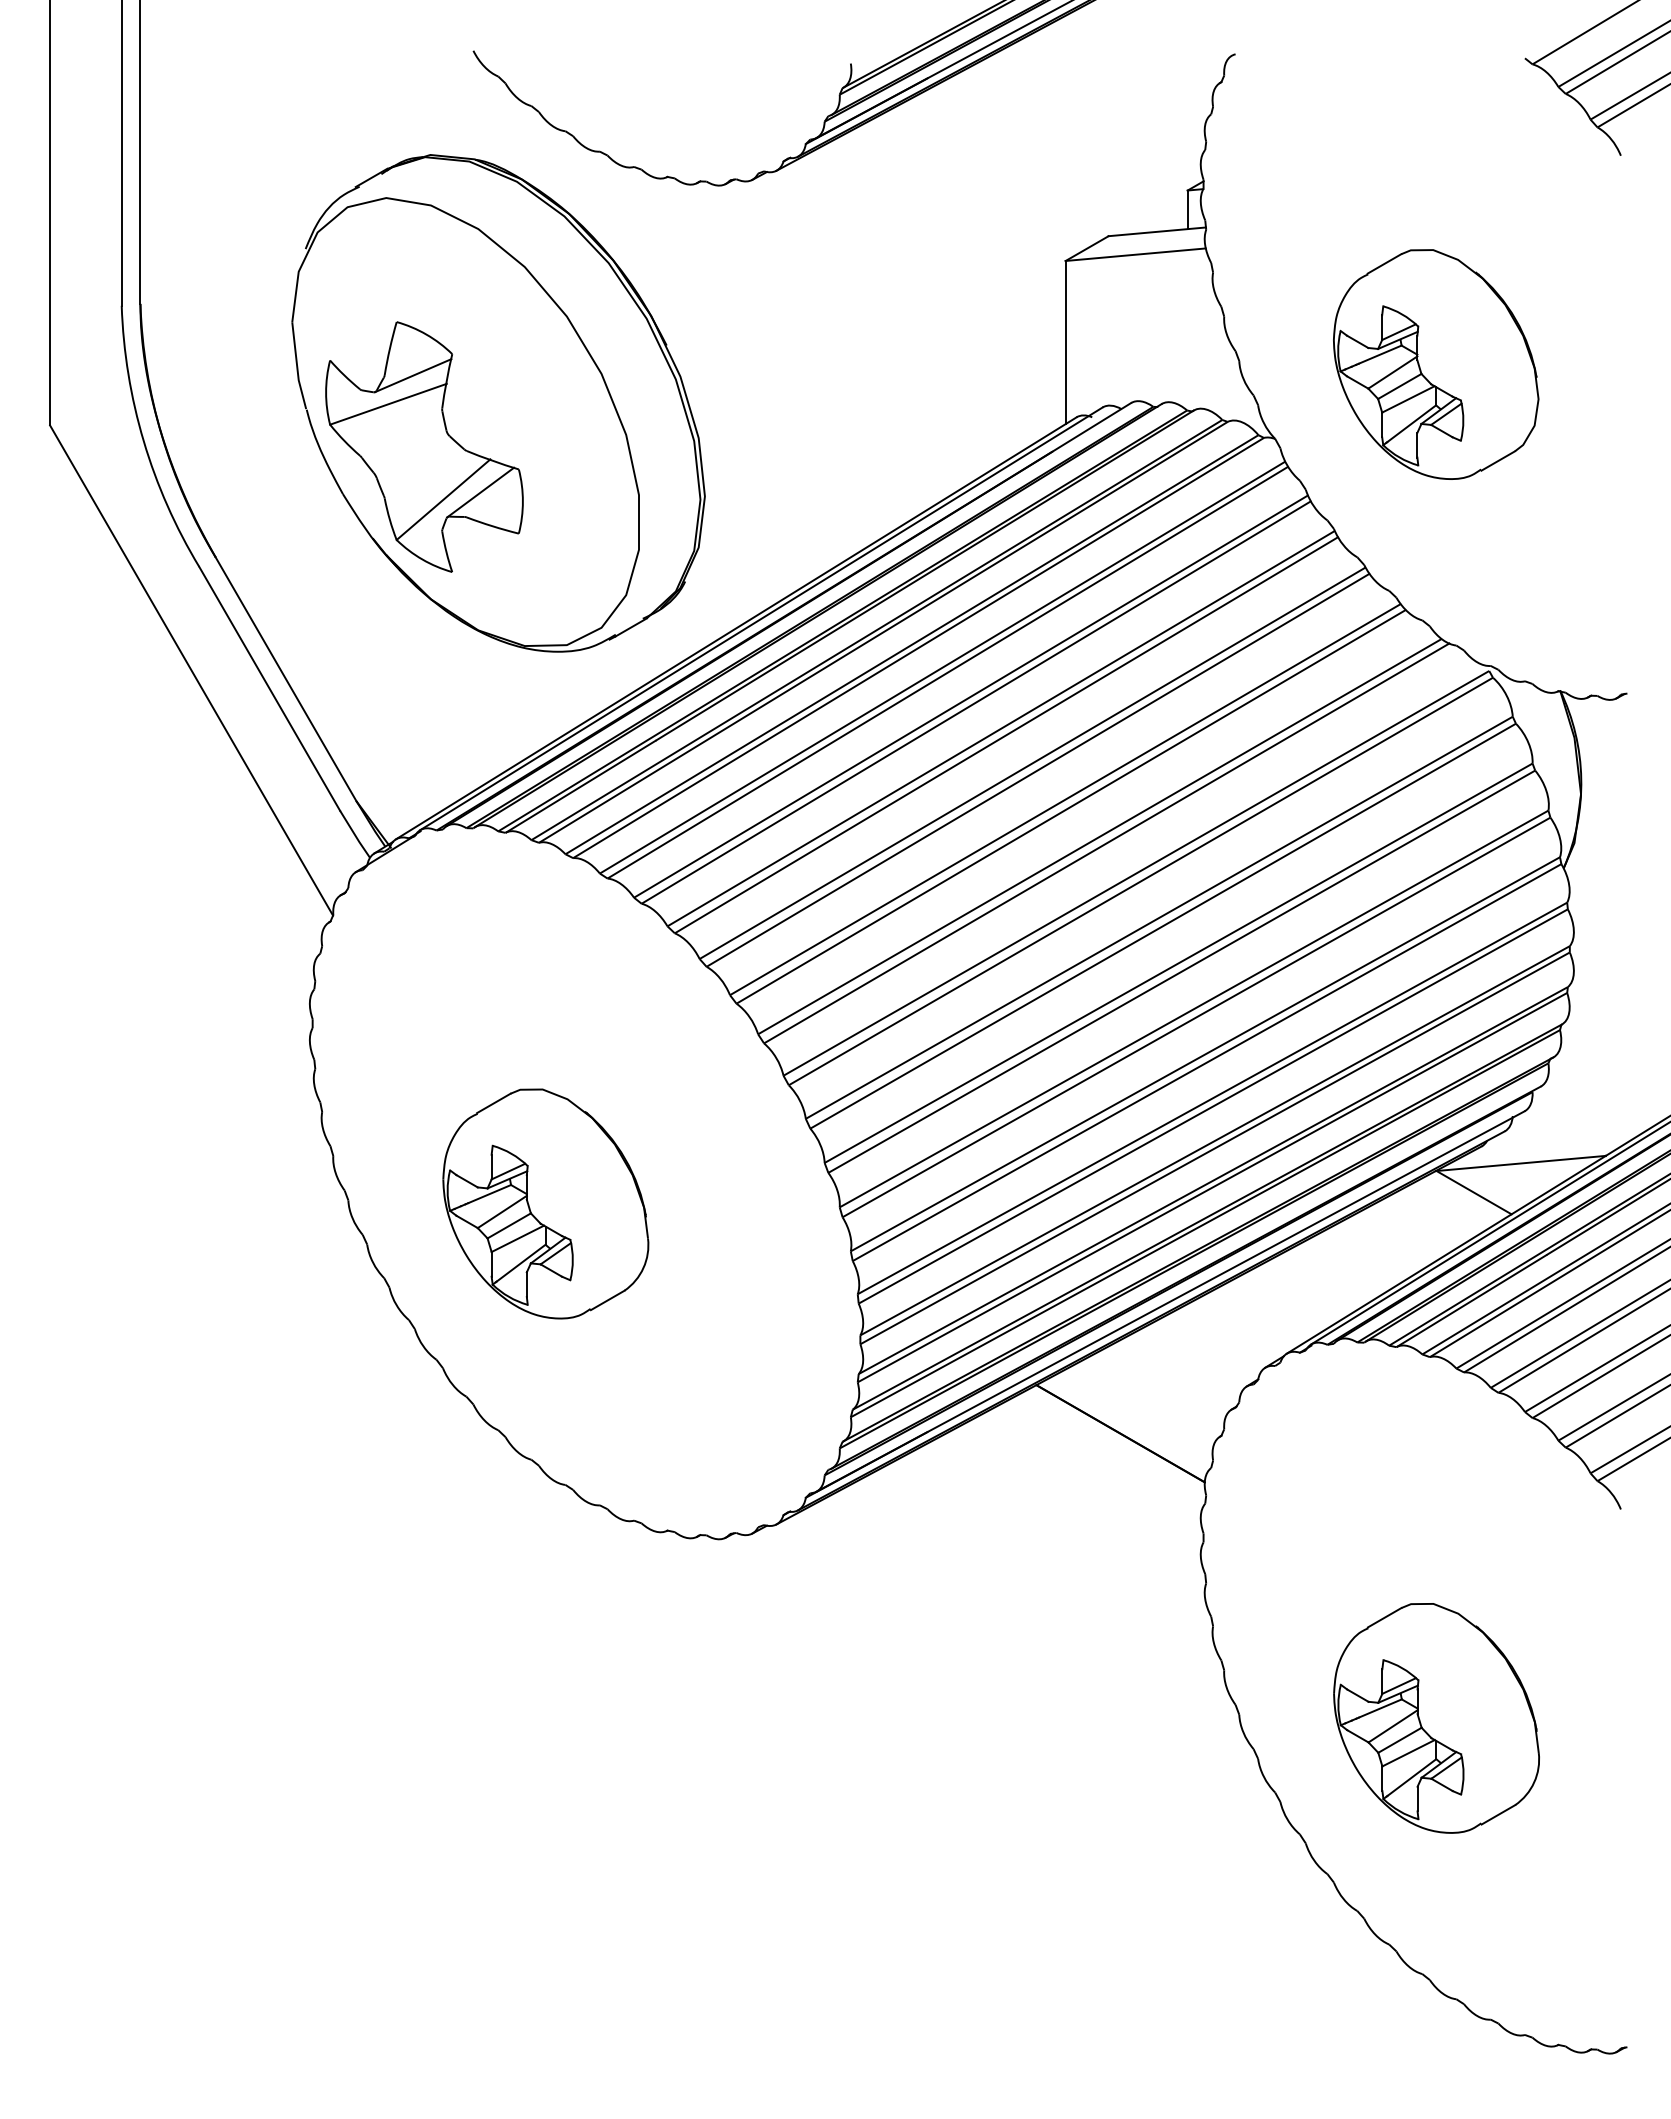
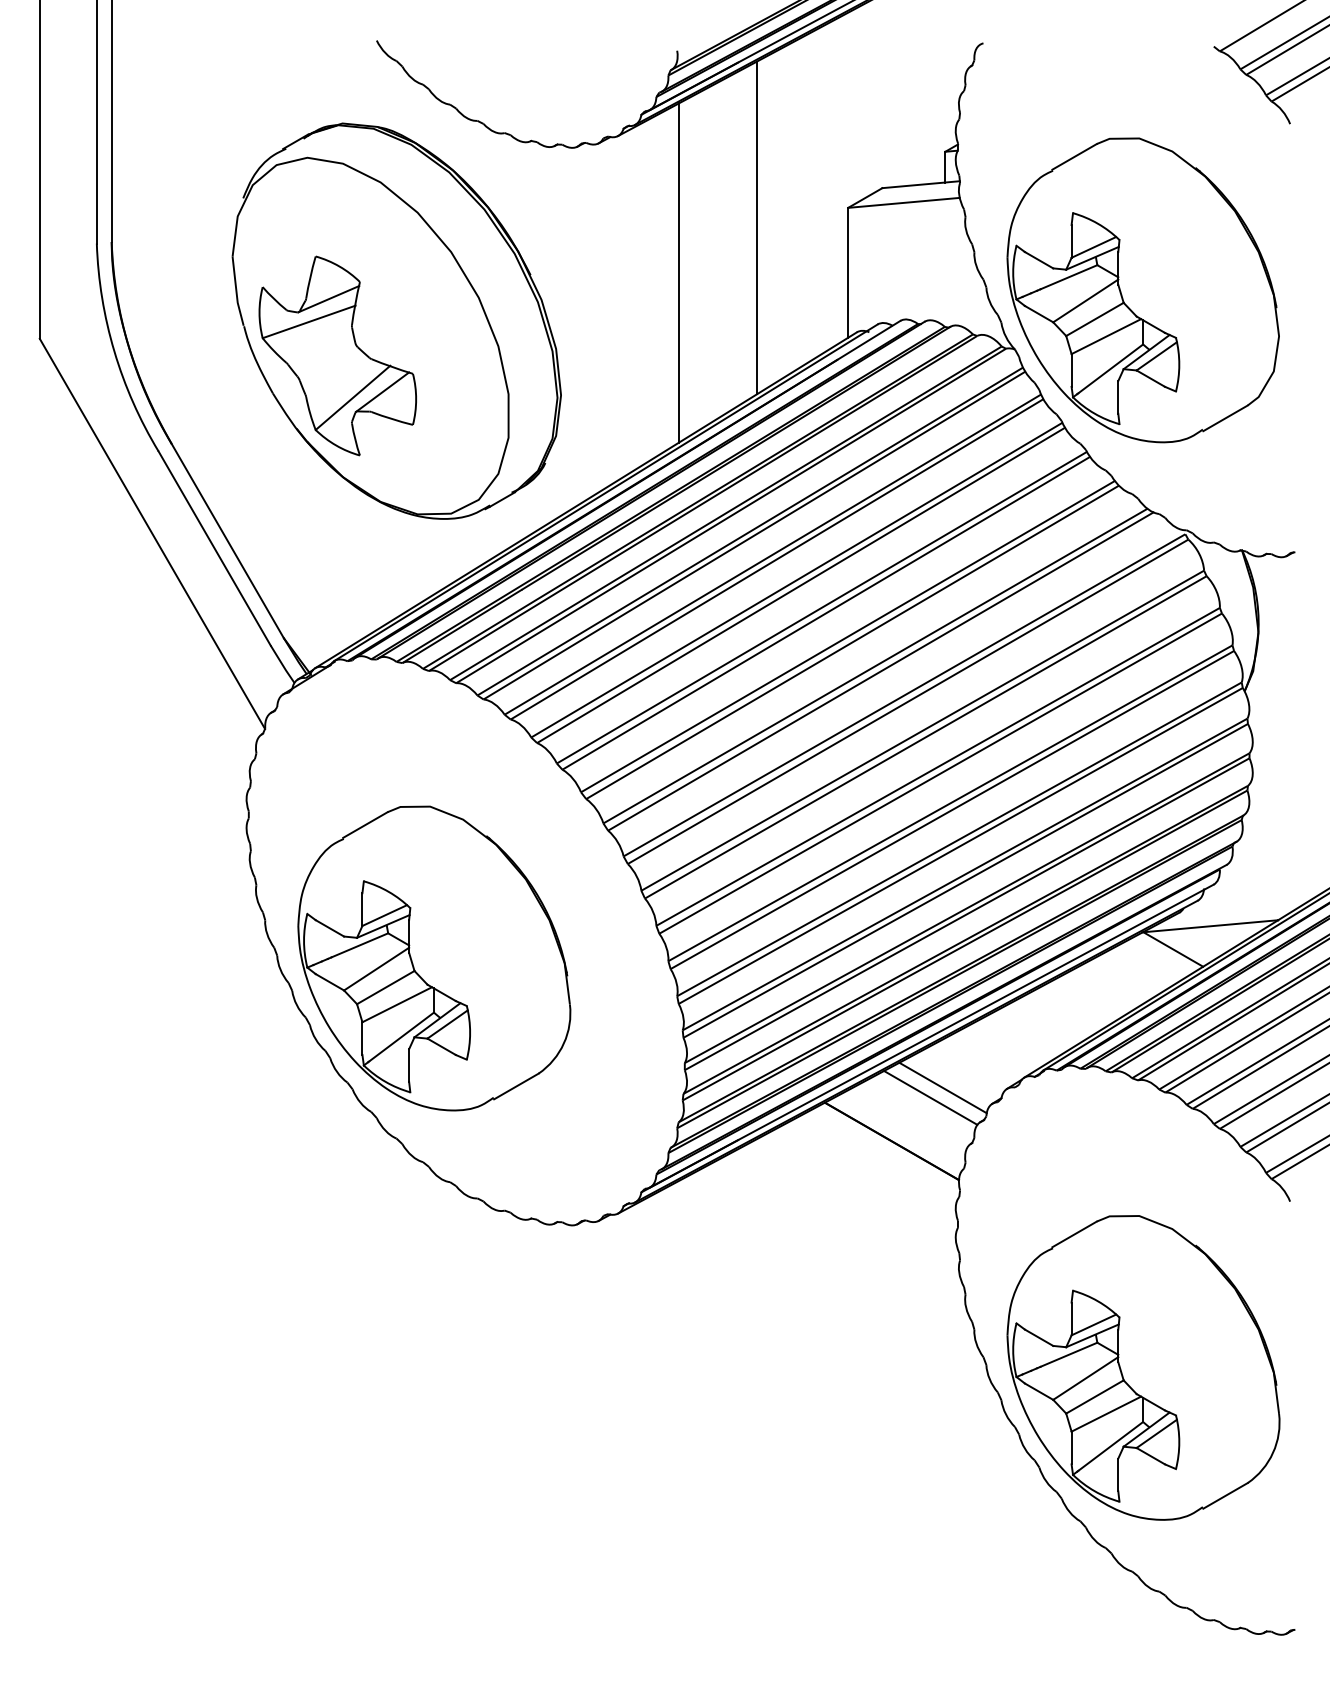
line: (950, 286) -> (756, 228), added
line: (853, 342) -> (679, 272), added
part: (1435, 364) -> (1142, 290), size x1.67
part: (545, 1203) -> (434, 958), size x1.67
line: (1184, 1366) -> (942, 1087), added
line: (1168, 1378) -> (930, 1097), added
part: (1436, 1718) -> (1143, 1368), size x1.67

